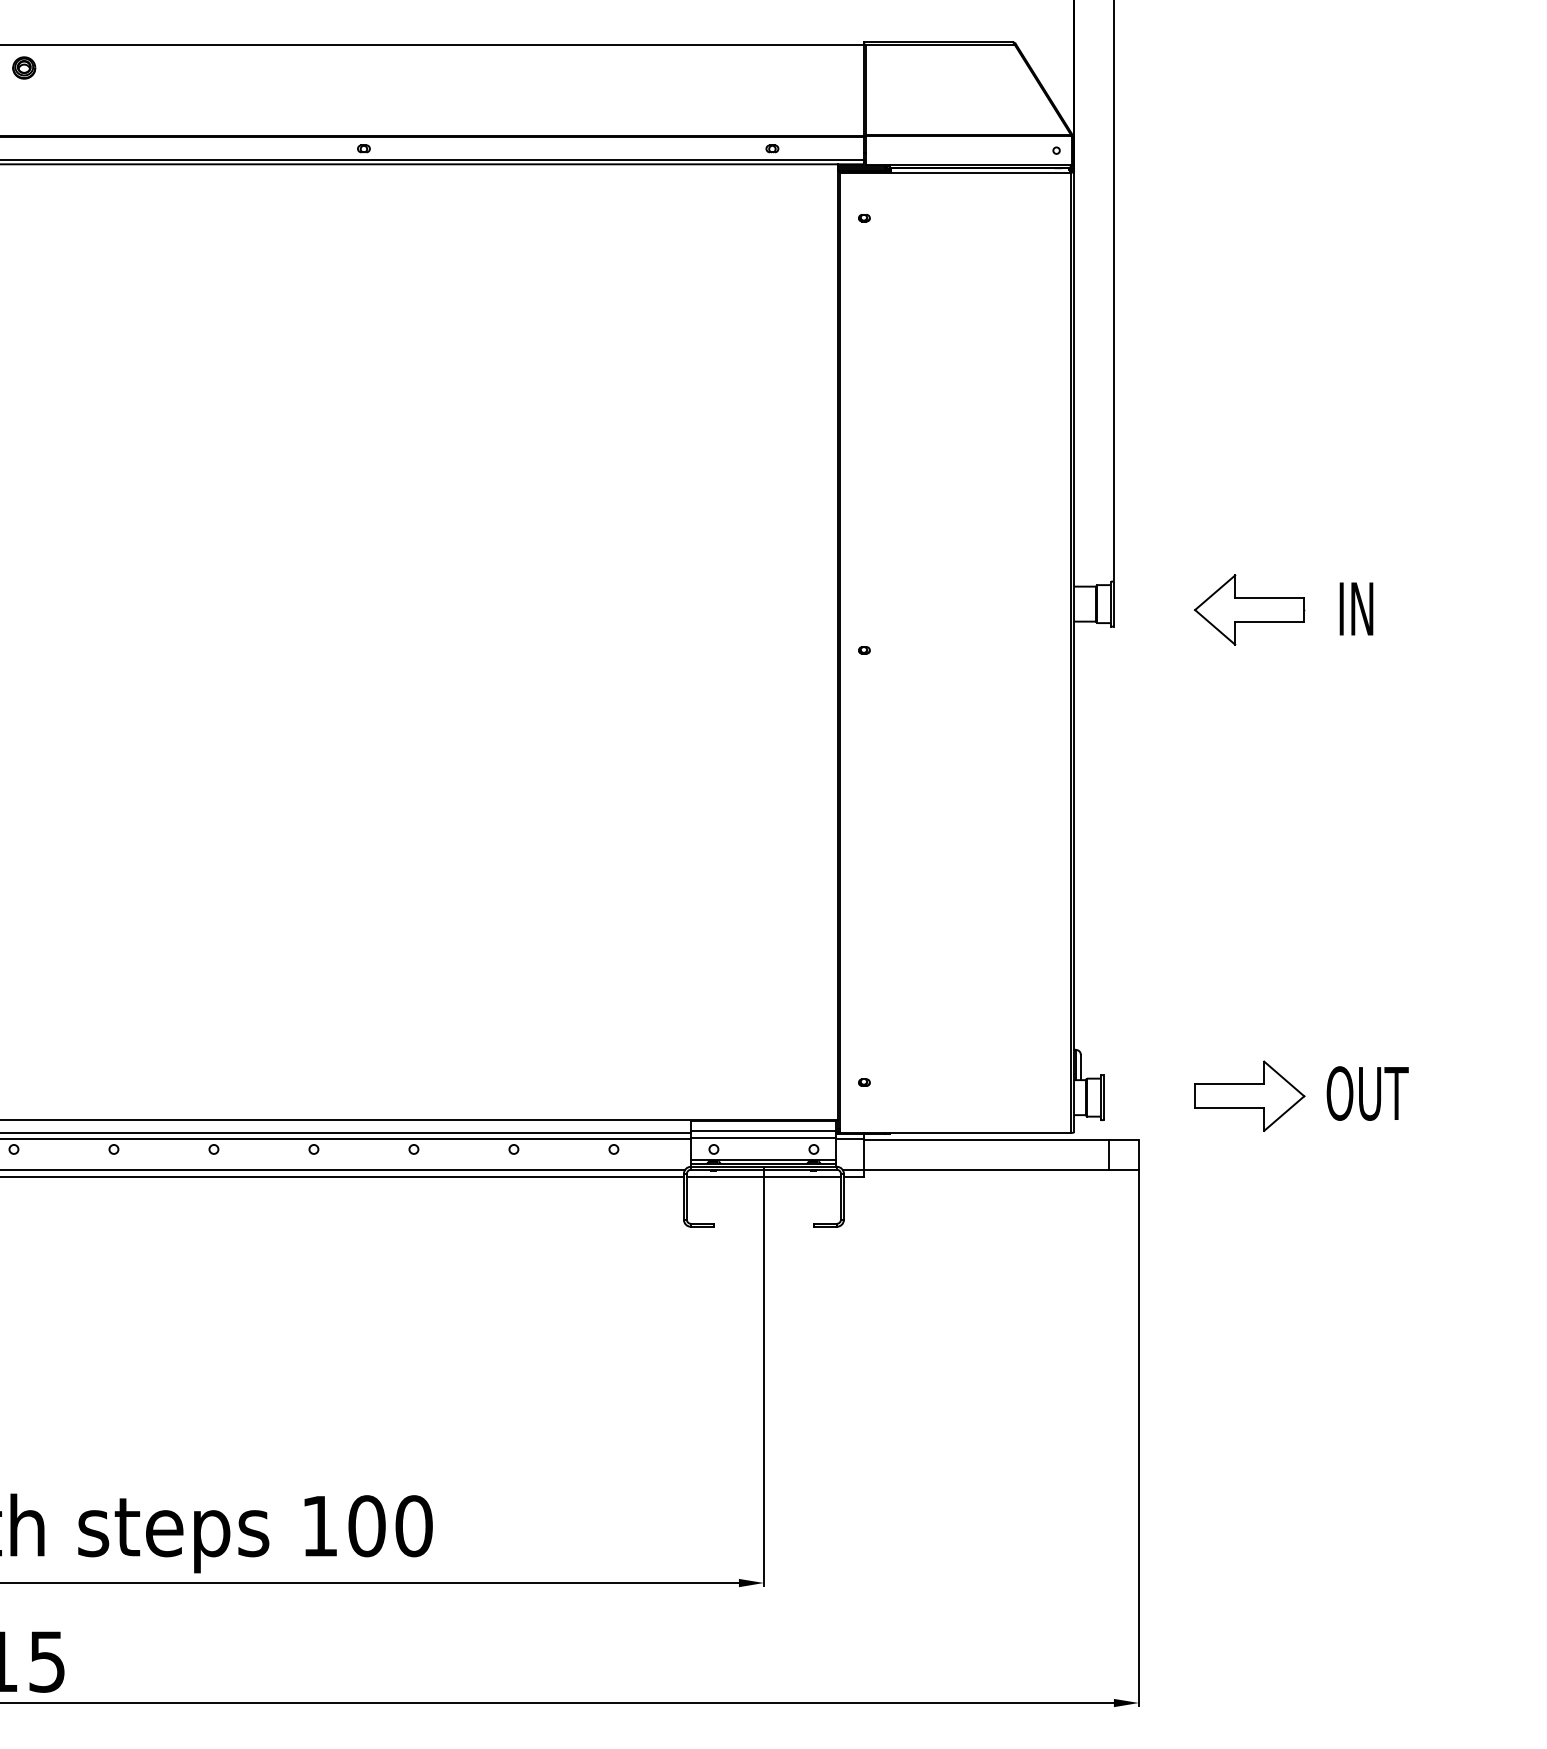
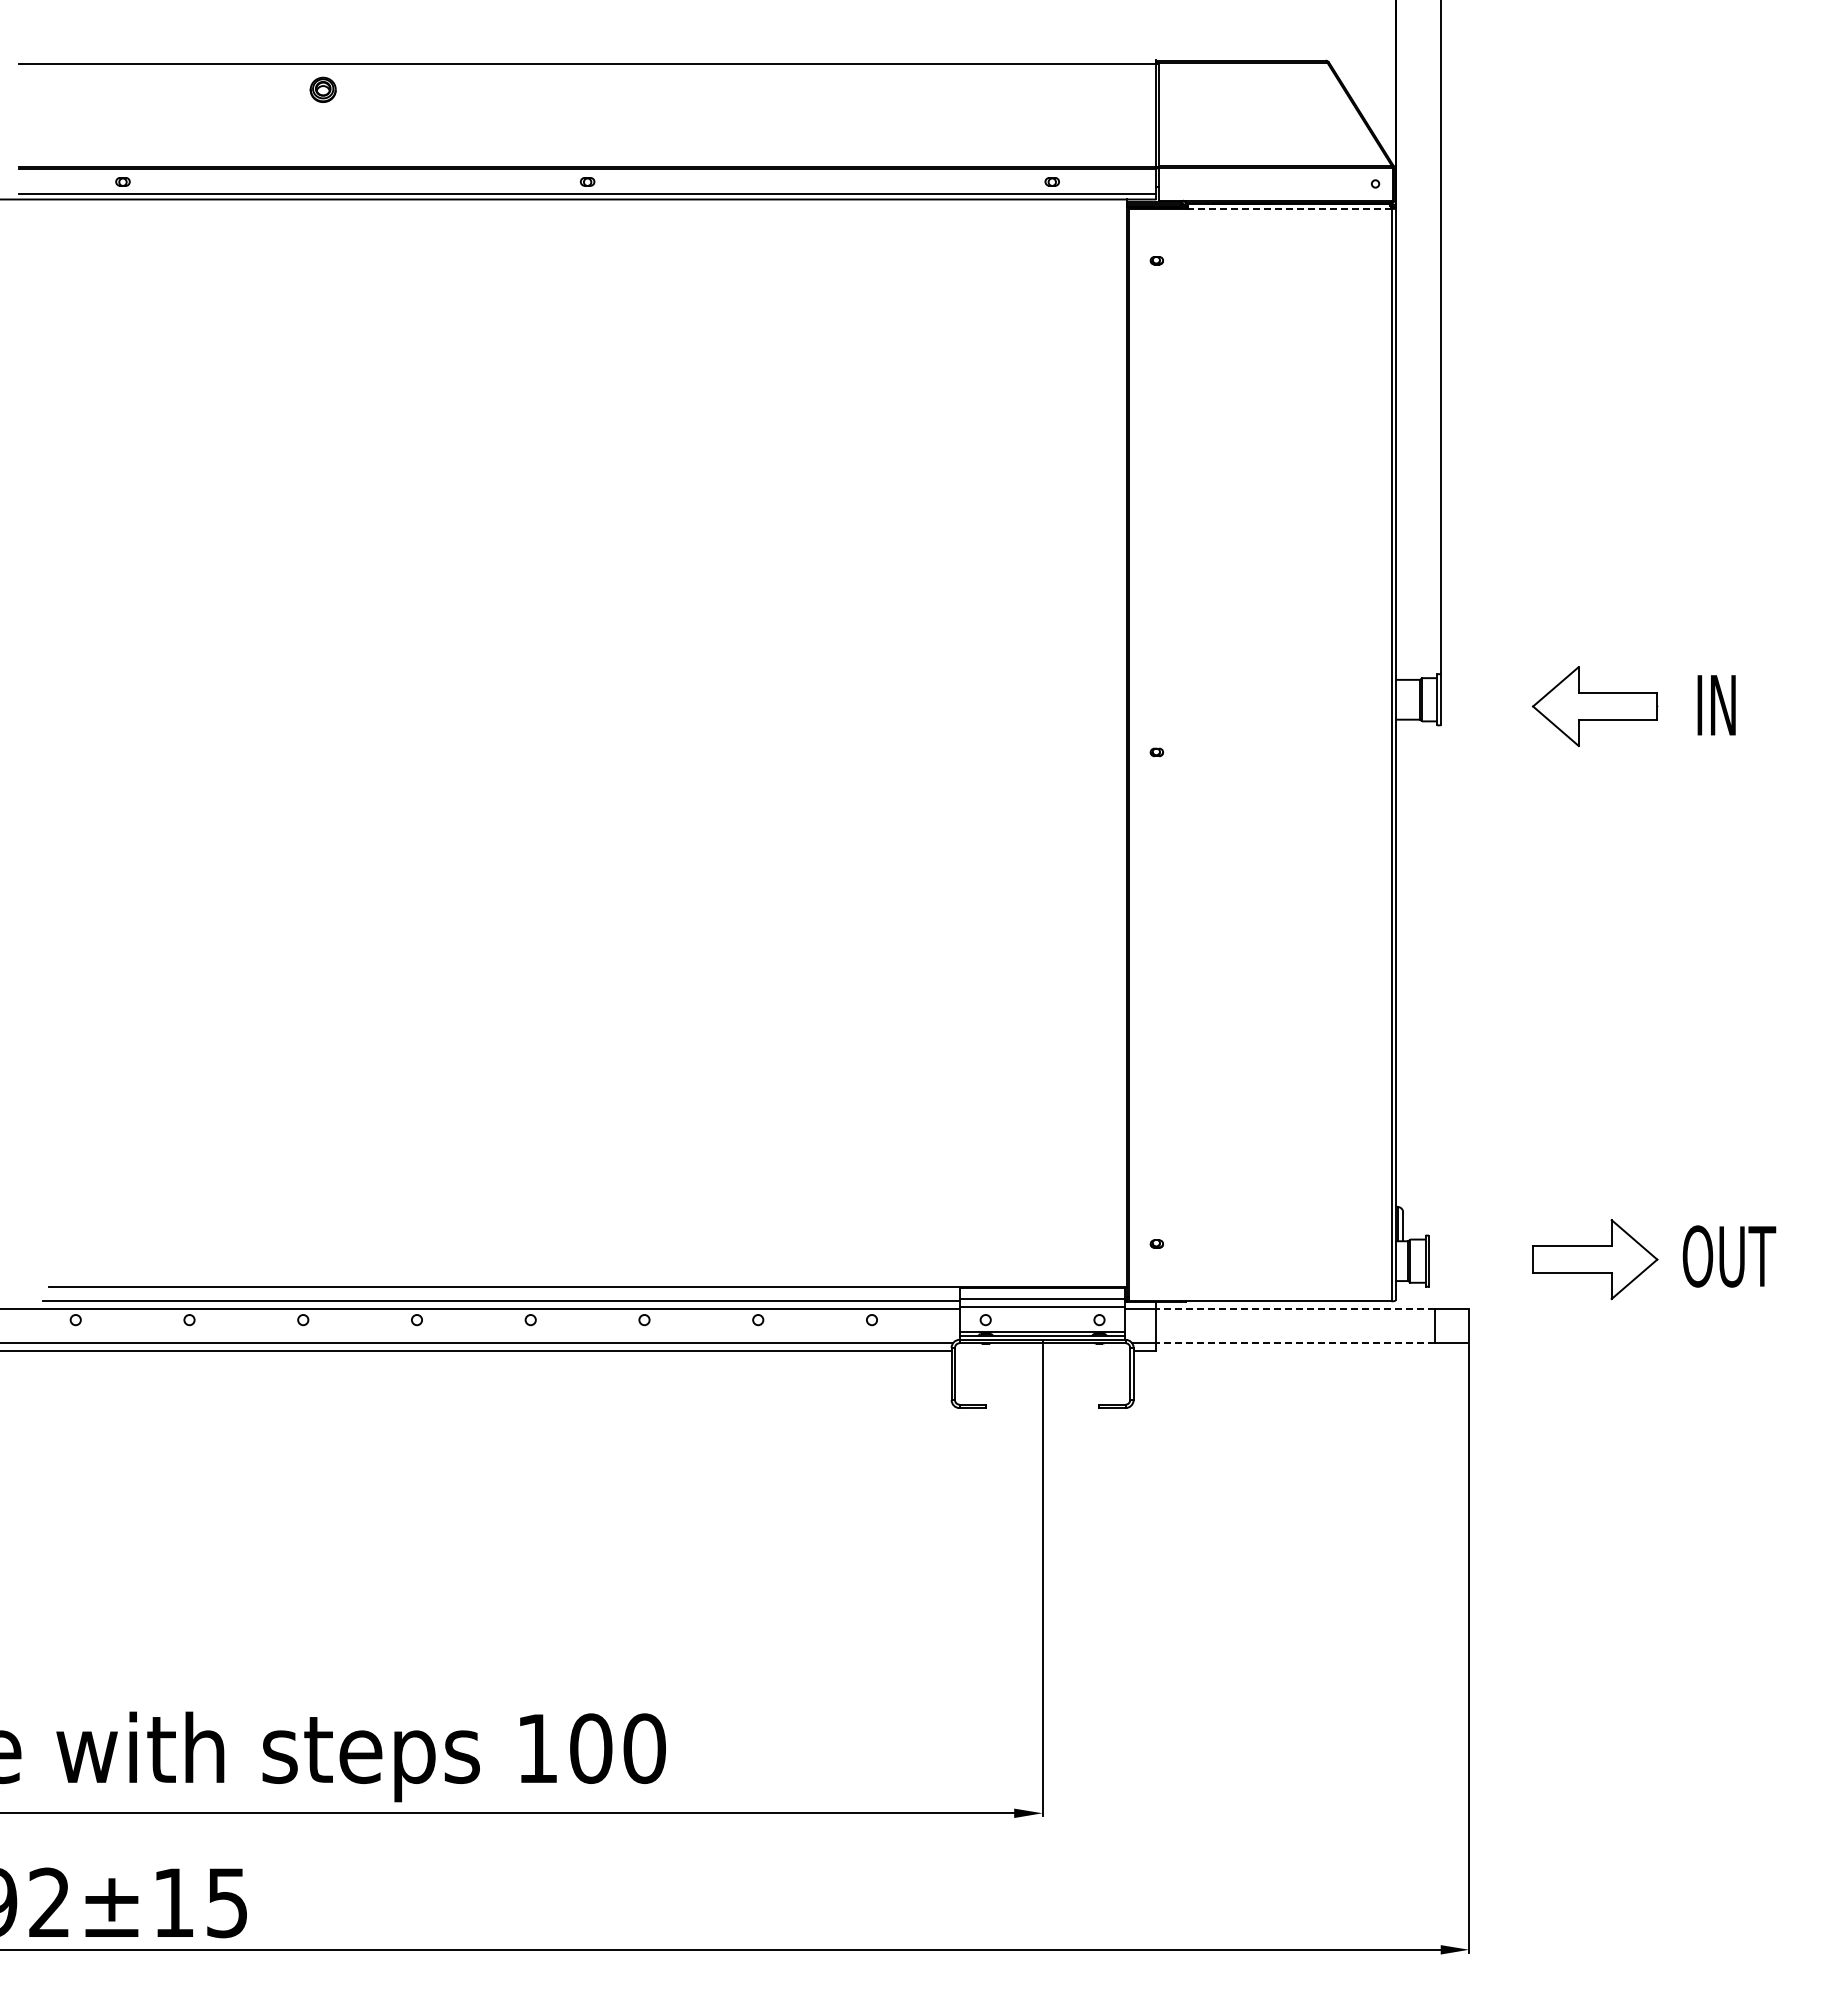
part: (23, 67) -> (322, 89), moved
line: (980, 172) -> (1289, 208), solid -> dashed
line: (986, 1140) -> (1295, 1309), solid -> dashed
line: (986, 1170) -> (1295, 1343), solid -> dashed
line: (763, 1177) -> (1042, 1351), removed

